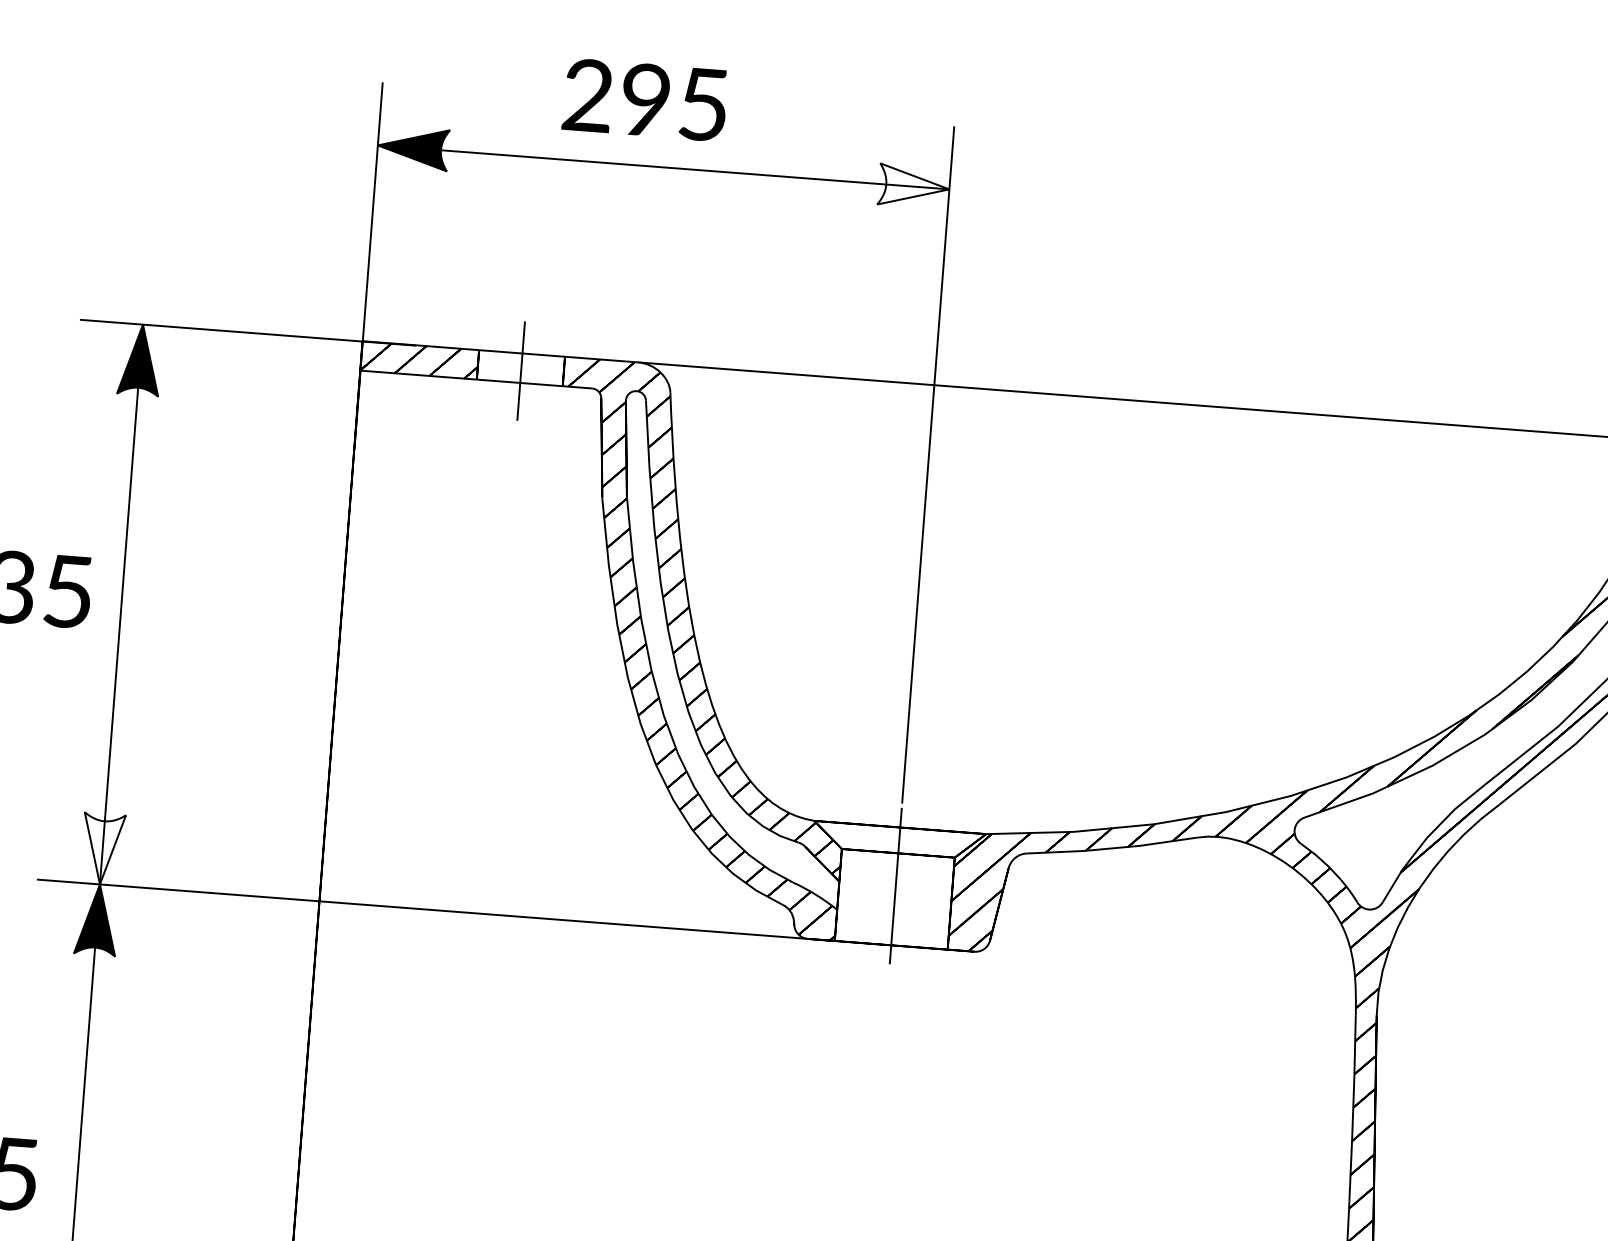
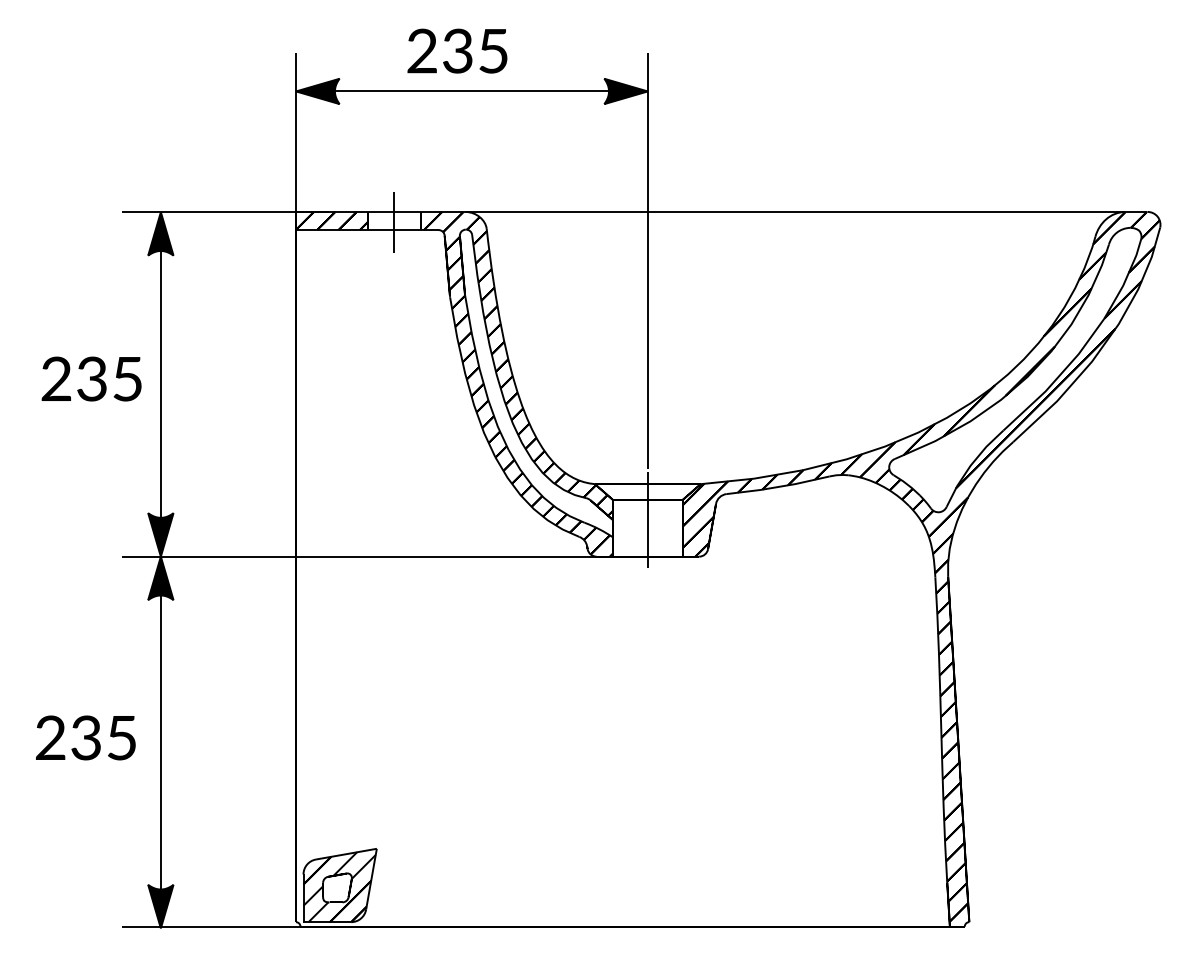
text: (645, 100) -> (457, 51), 295 -> 235
fill: (913, 186) -> (625, 91), added
fill: (102, 848) -> (160, 534), added

